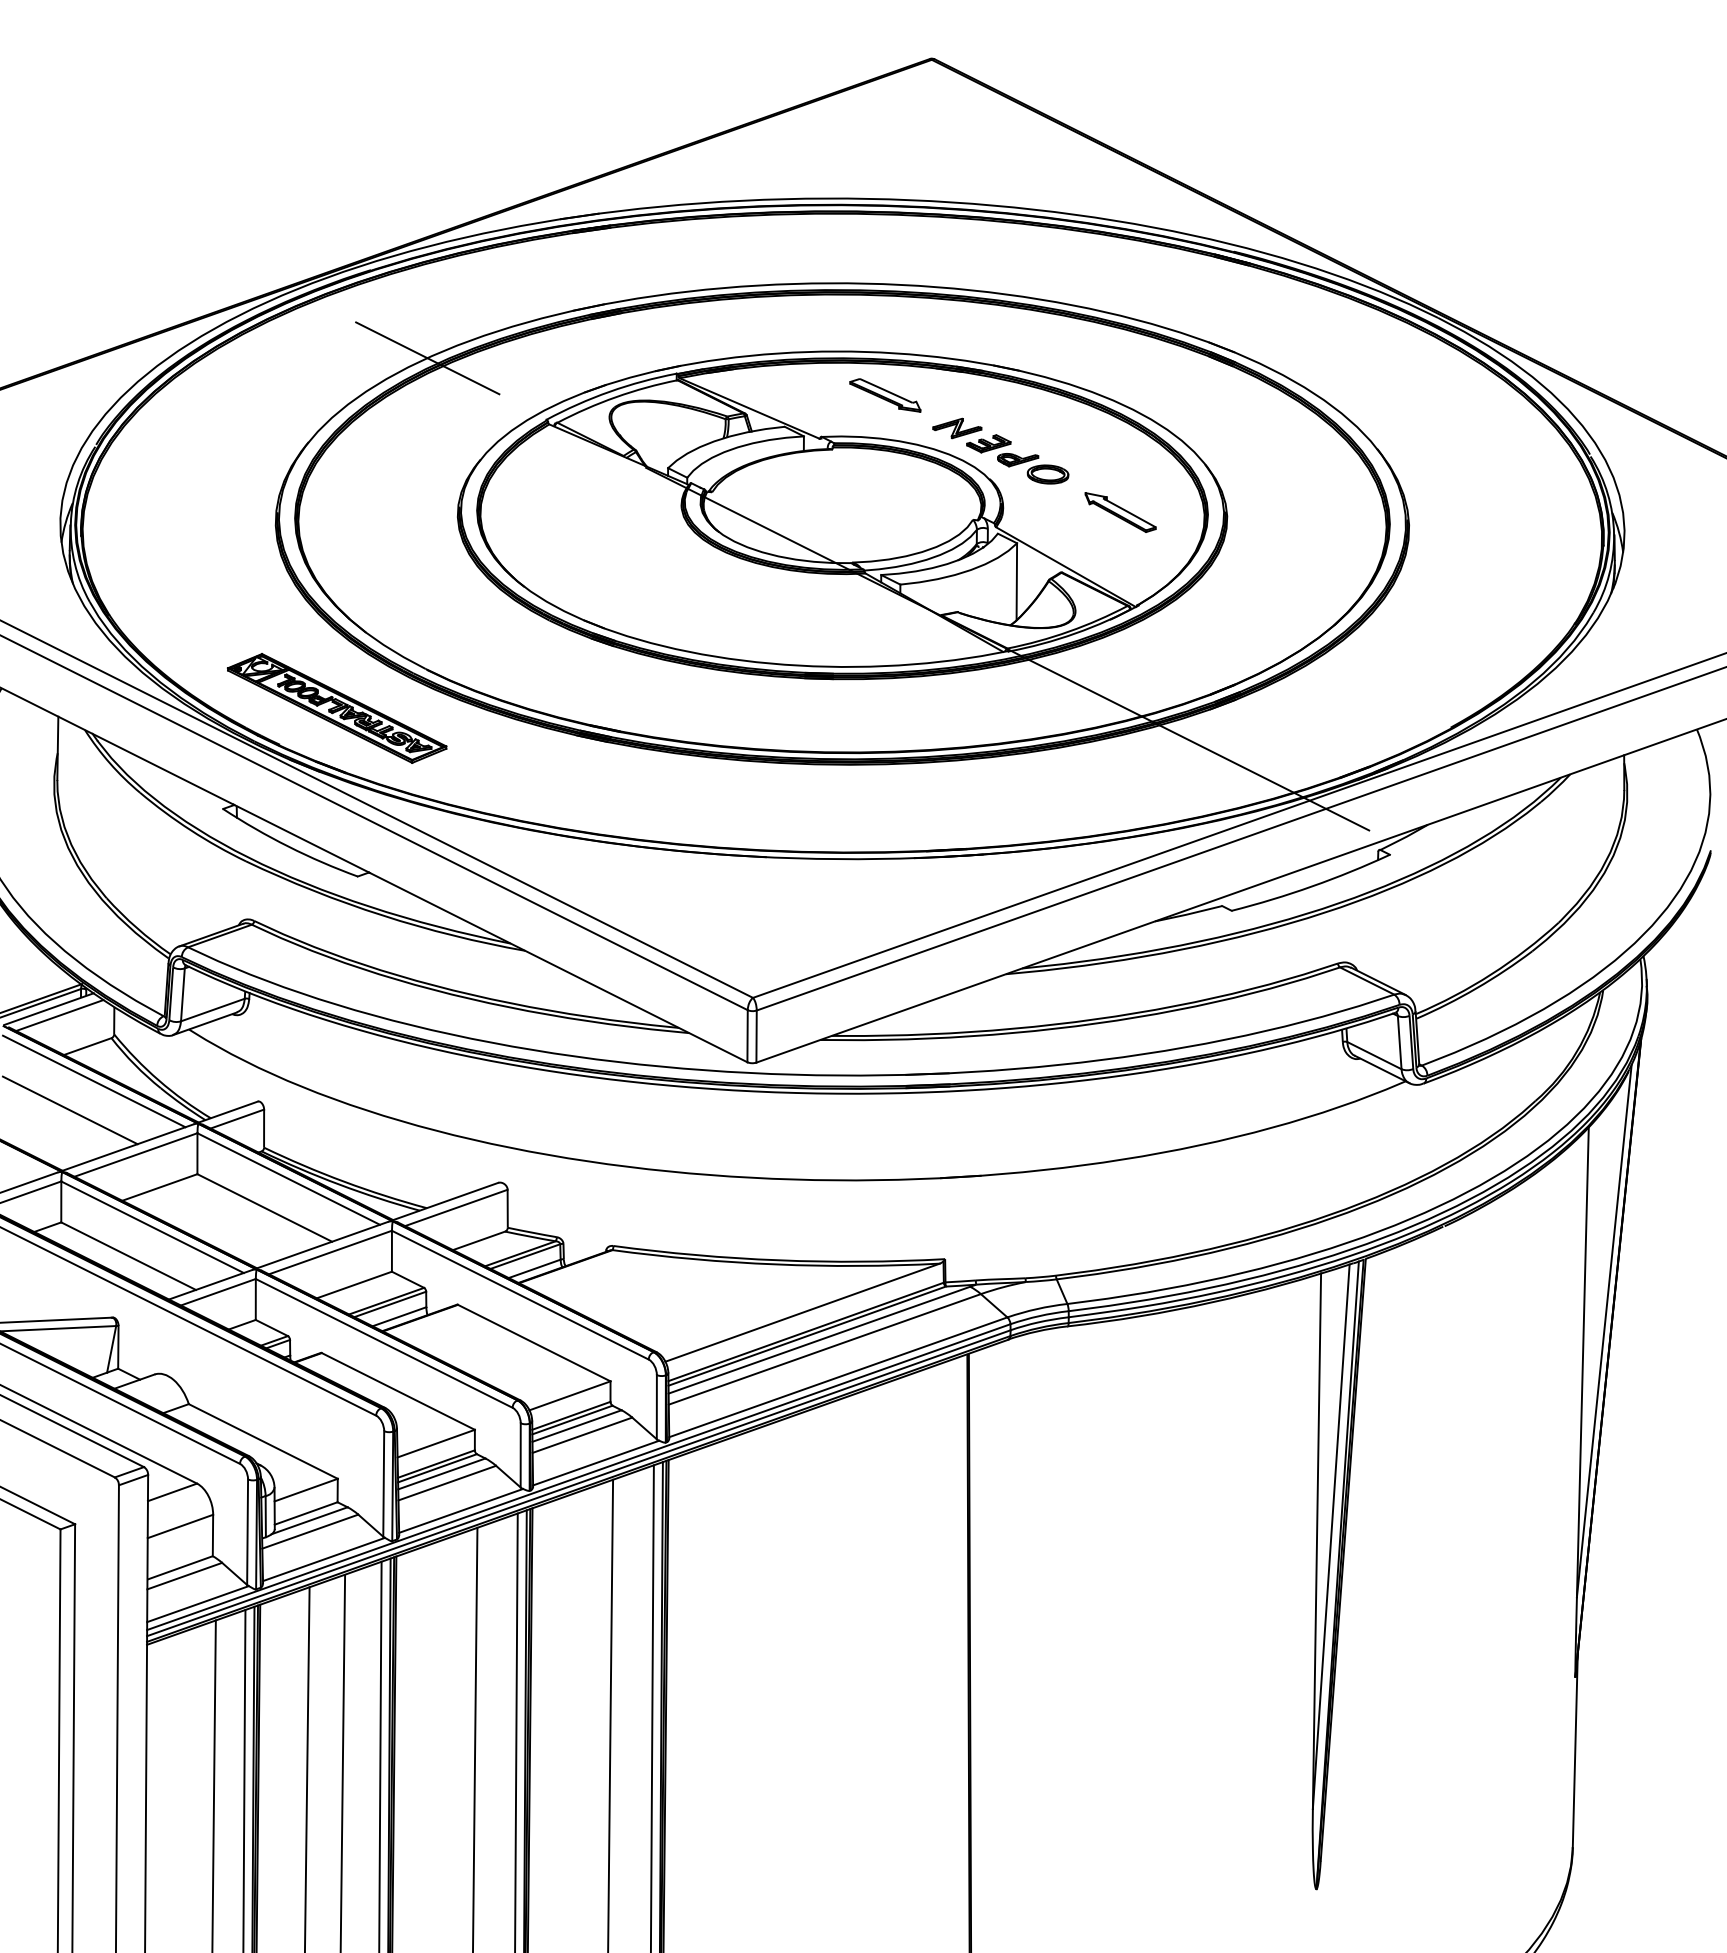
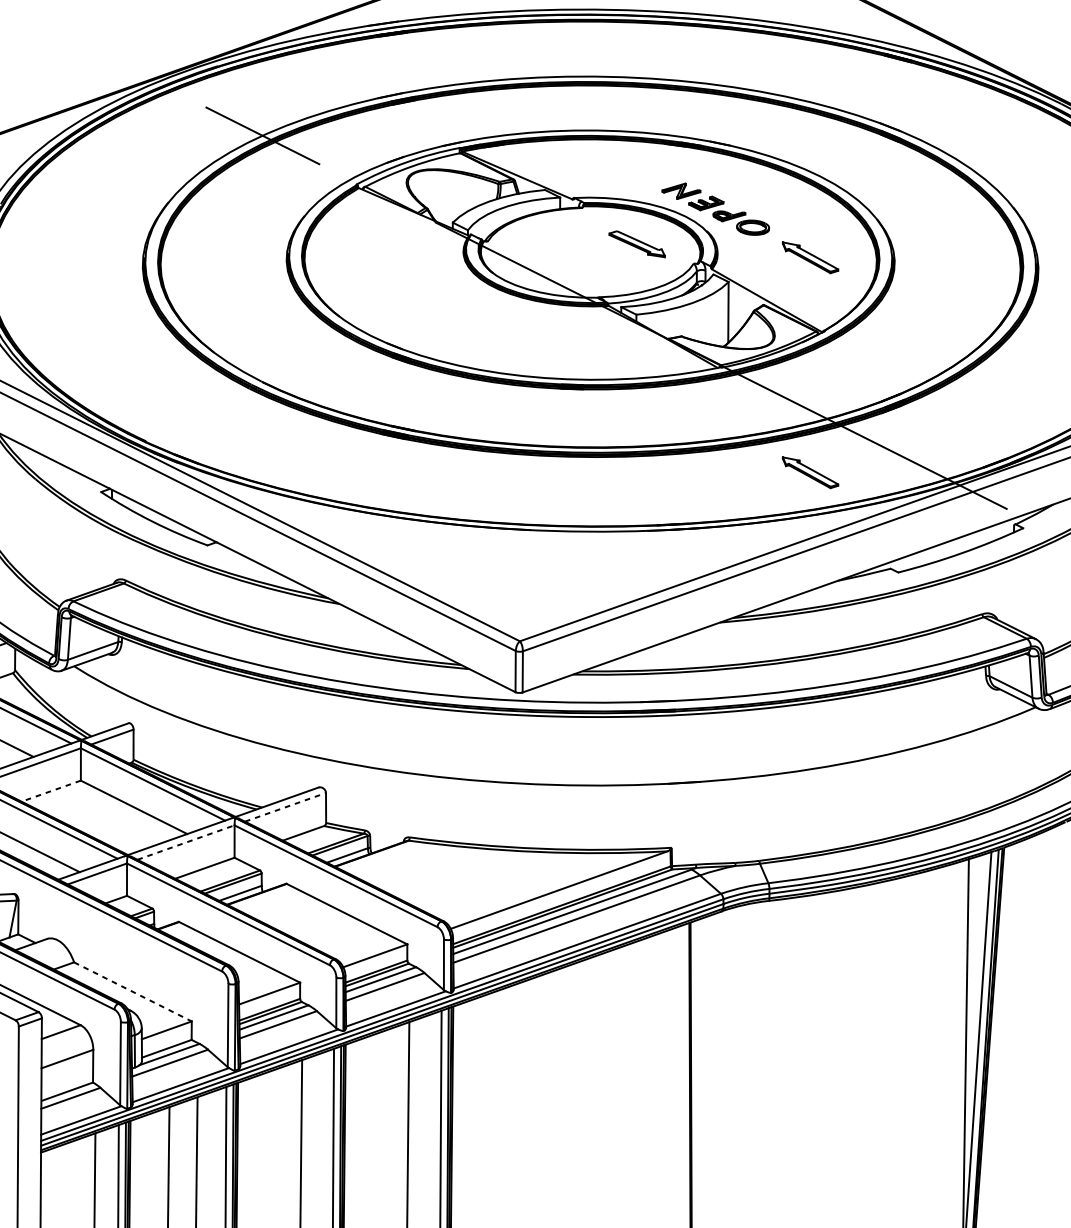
part: (885, 395) -> (637, 244), moved
part: (336, 708) -> (190, 412), removed
part: (1120, 784) -> (810, 472), added
line: (159, 1187) -> (50, 791), solid -> dashed
line: (456, 1207) -> (285, 806), solid -> dashed
line: (330, 1252) -> (186, 842), solid -> dashed
line: (263, 1441) -> (133, 991), solid -> dashed

